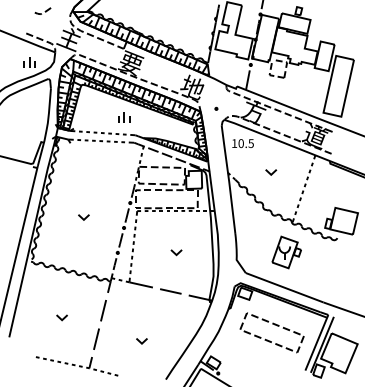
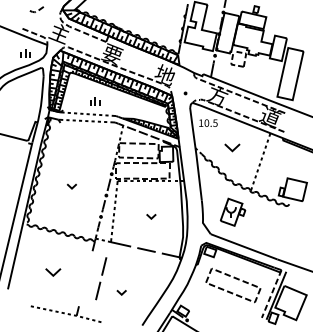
part: (124, 117) -> (95, 101), moved
part: (271, 172) -> (232, 147), size x1.6
part: (286, 252) -> (232, 212), moved
part: (61, 317) -> (52, 272), size x1.6
line: (100, 321) -> (101, 275), moved
line: (316, 343) -> (271, 294), solid -> dashed

